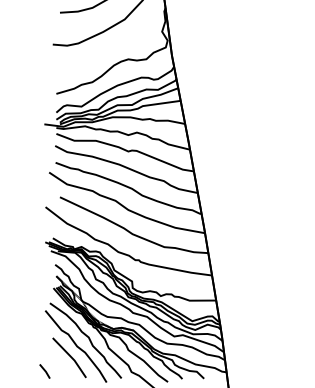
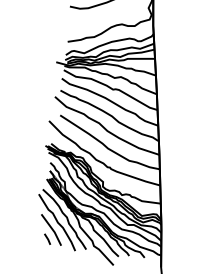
line: (44, 371) -> (47, 239), moved

